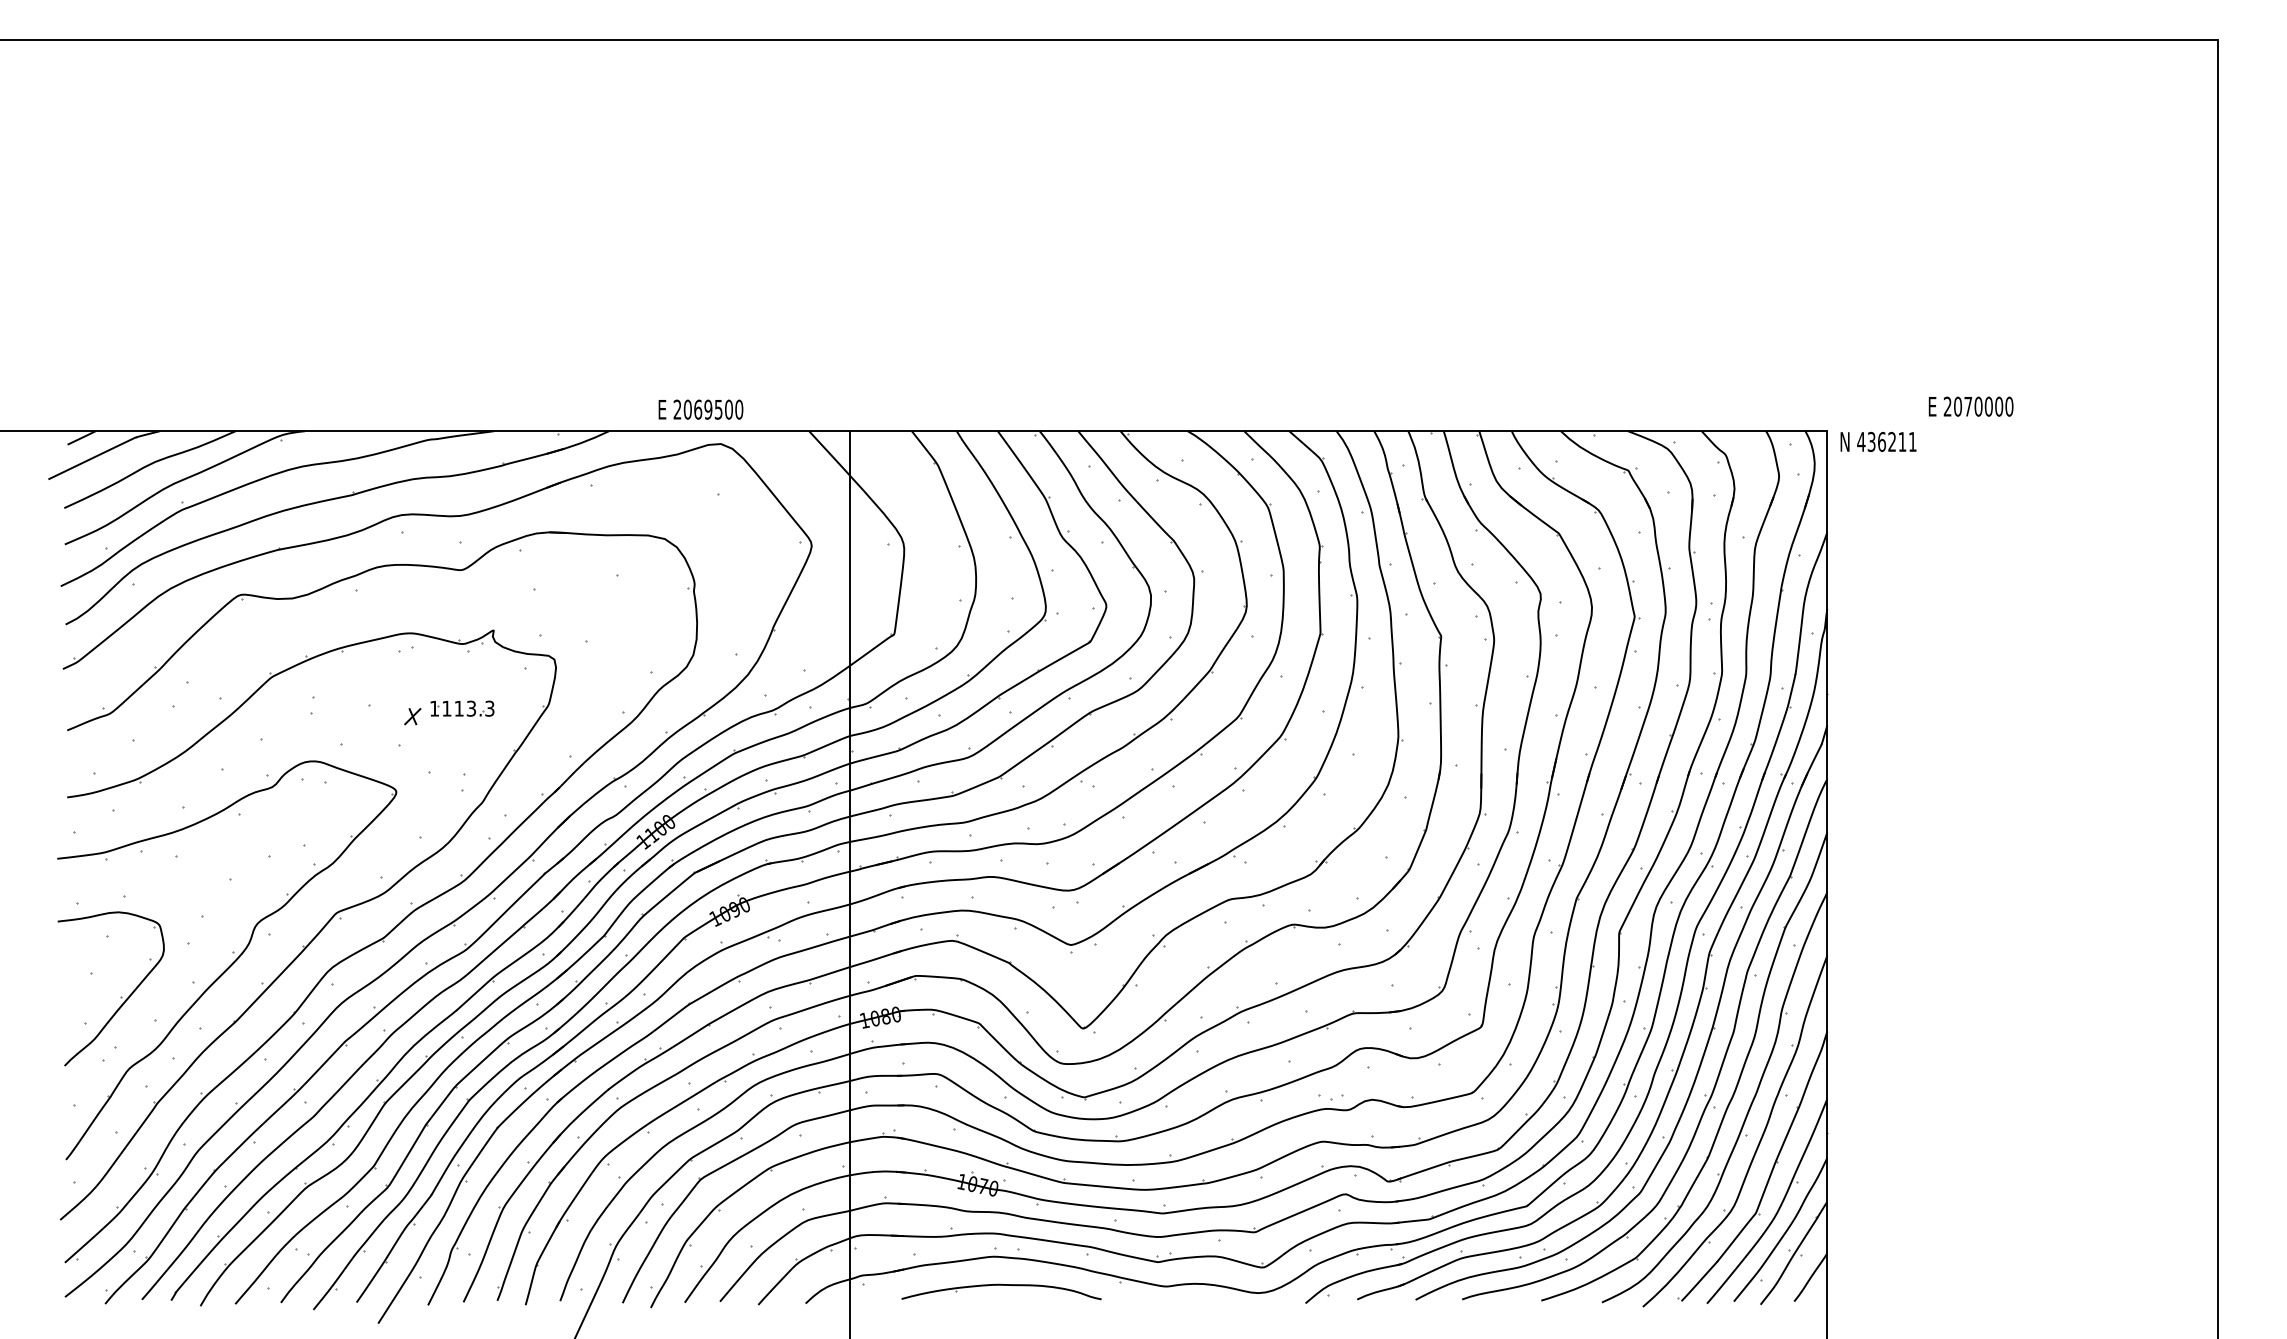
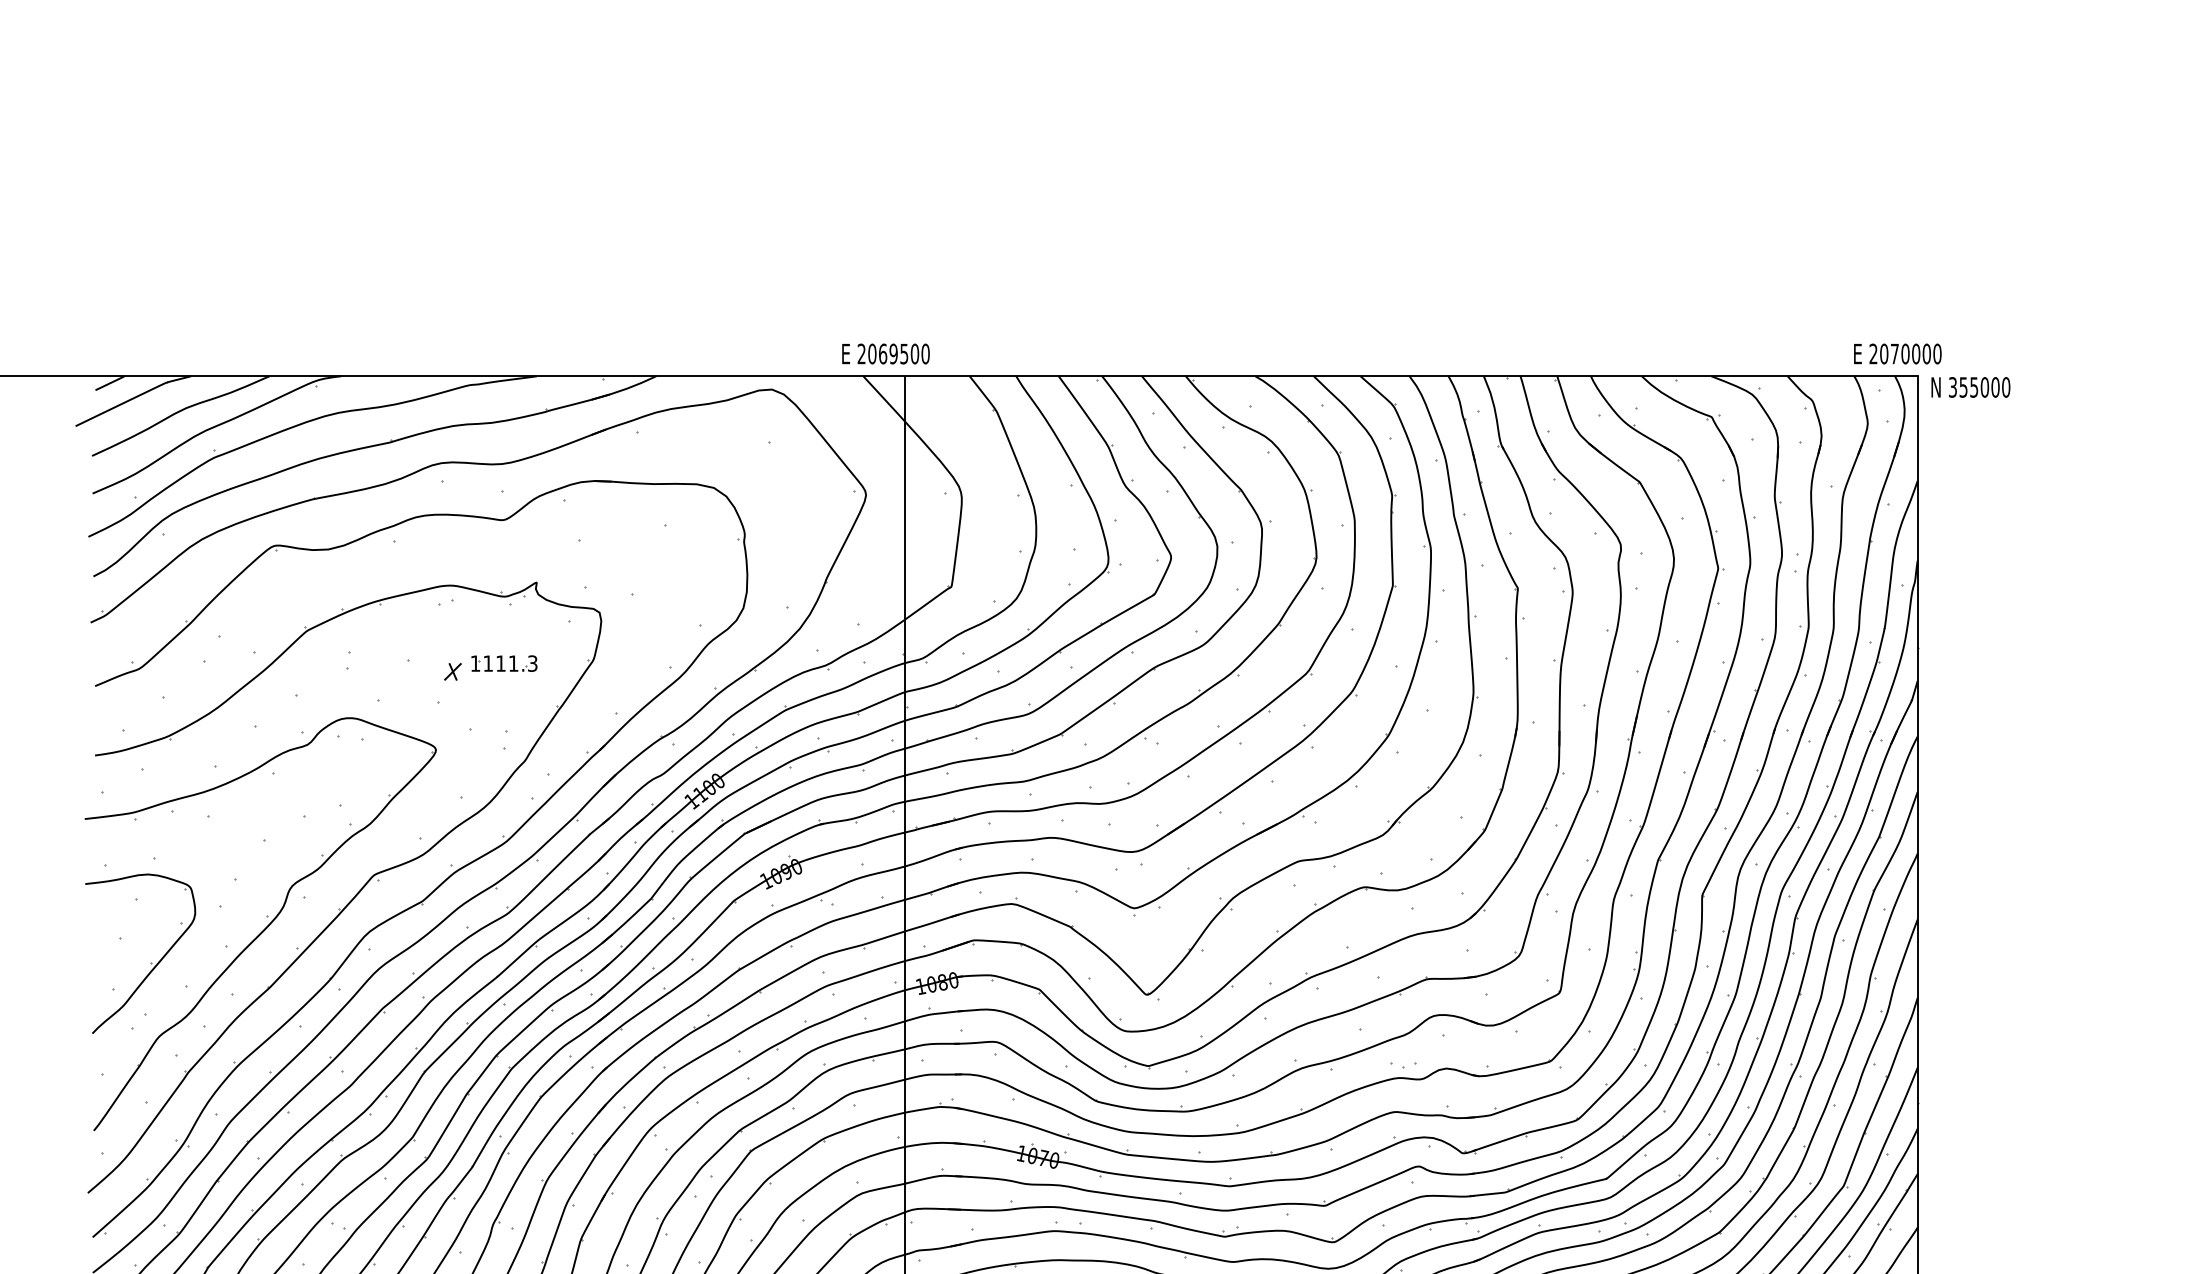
text: (1970, 406) -> (1897, 353), moved
text: (700, 409) -> (885, 353), moved
text: (1886, 441) -> (1978, 386), 436211 -> 355000
text: (470, 708) -> (512, 663), 1113.3 -> 1111.3

